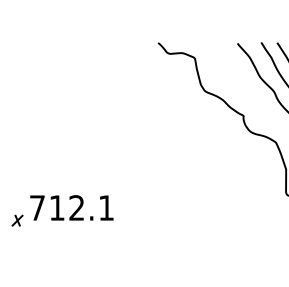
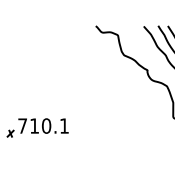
text: (76, 207) -> (46, 125), 712.1 -> 710.1

